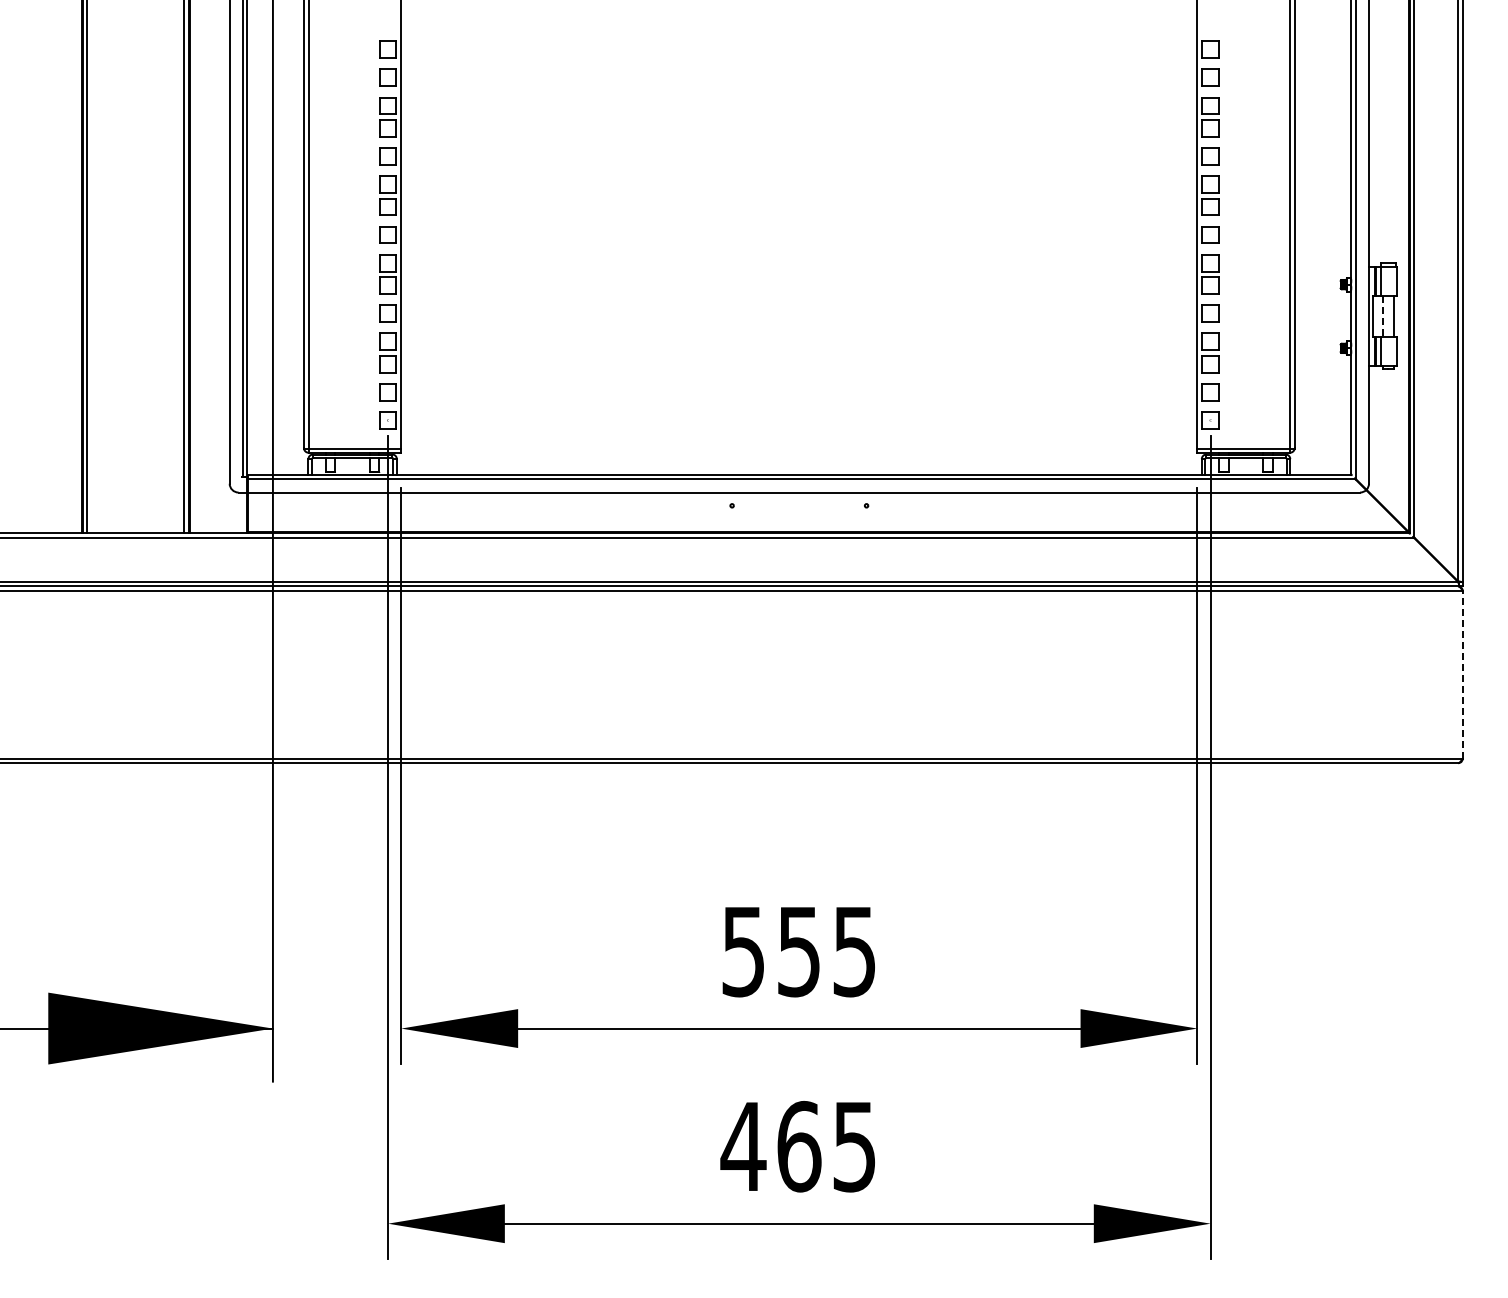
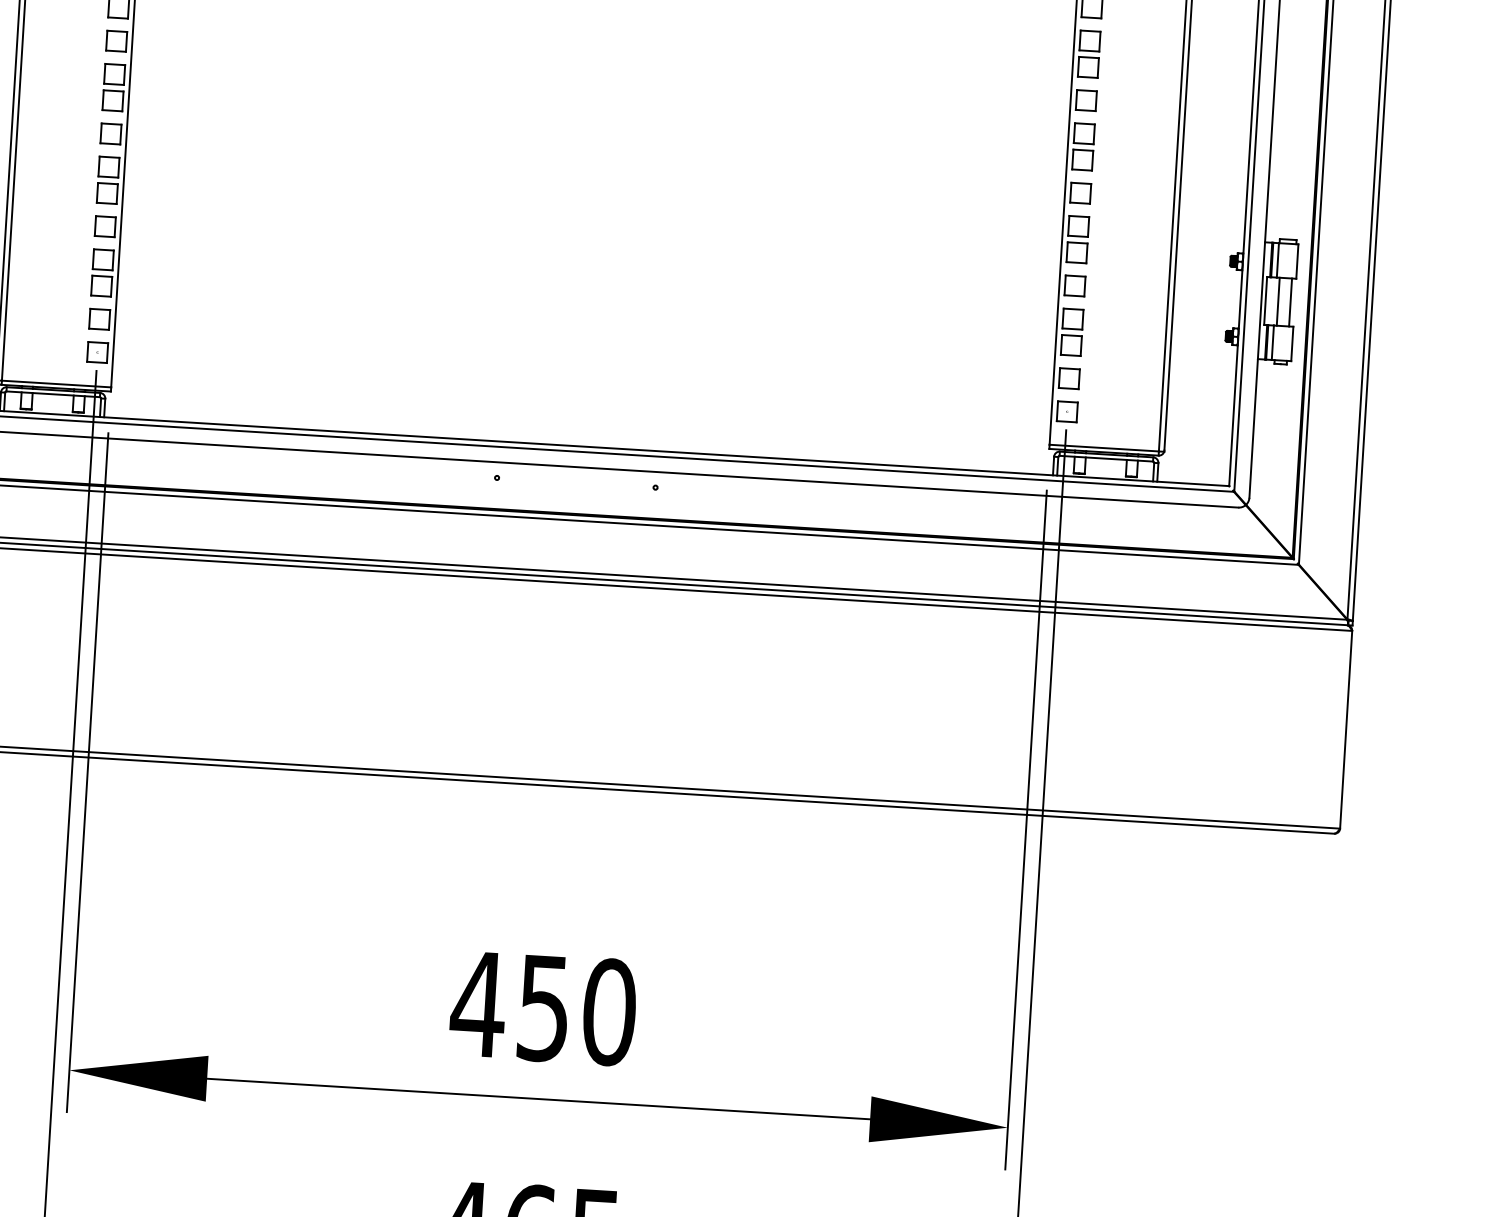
line: (1383, 317) -> (1278, 302), dashed -> solid
line: (1462, 674) -> (1345, 729), dashed -> solid
text: (798, 951) -> (543, 1008), 555 -> 450

